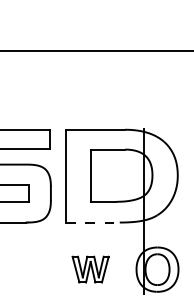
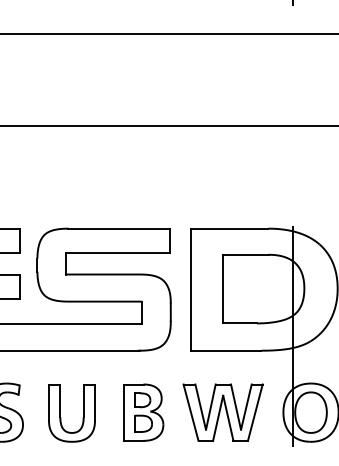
line: (93, 222) -> (226, 350), dashed -> solid
part: (30, 269) -> (143, 412), added
part: (90, 269) -> (222, 412), size x1.67

